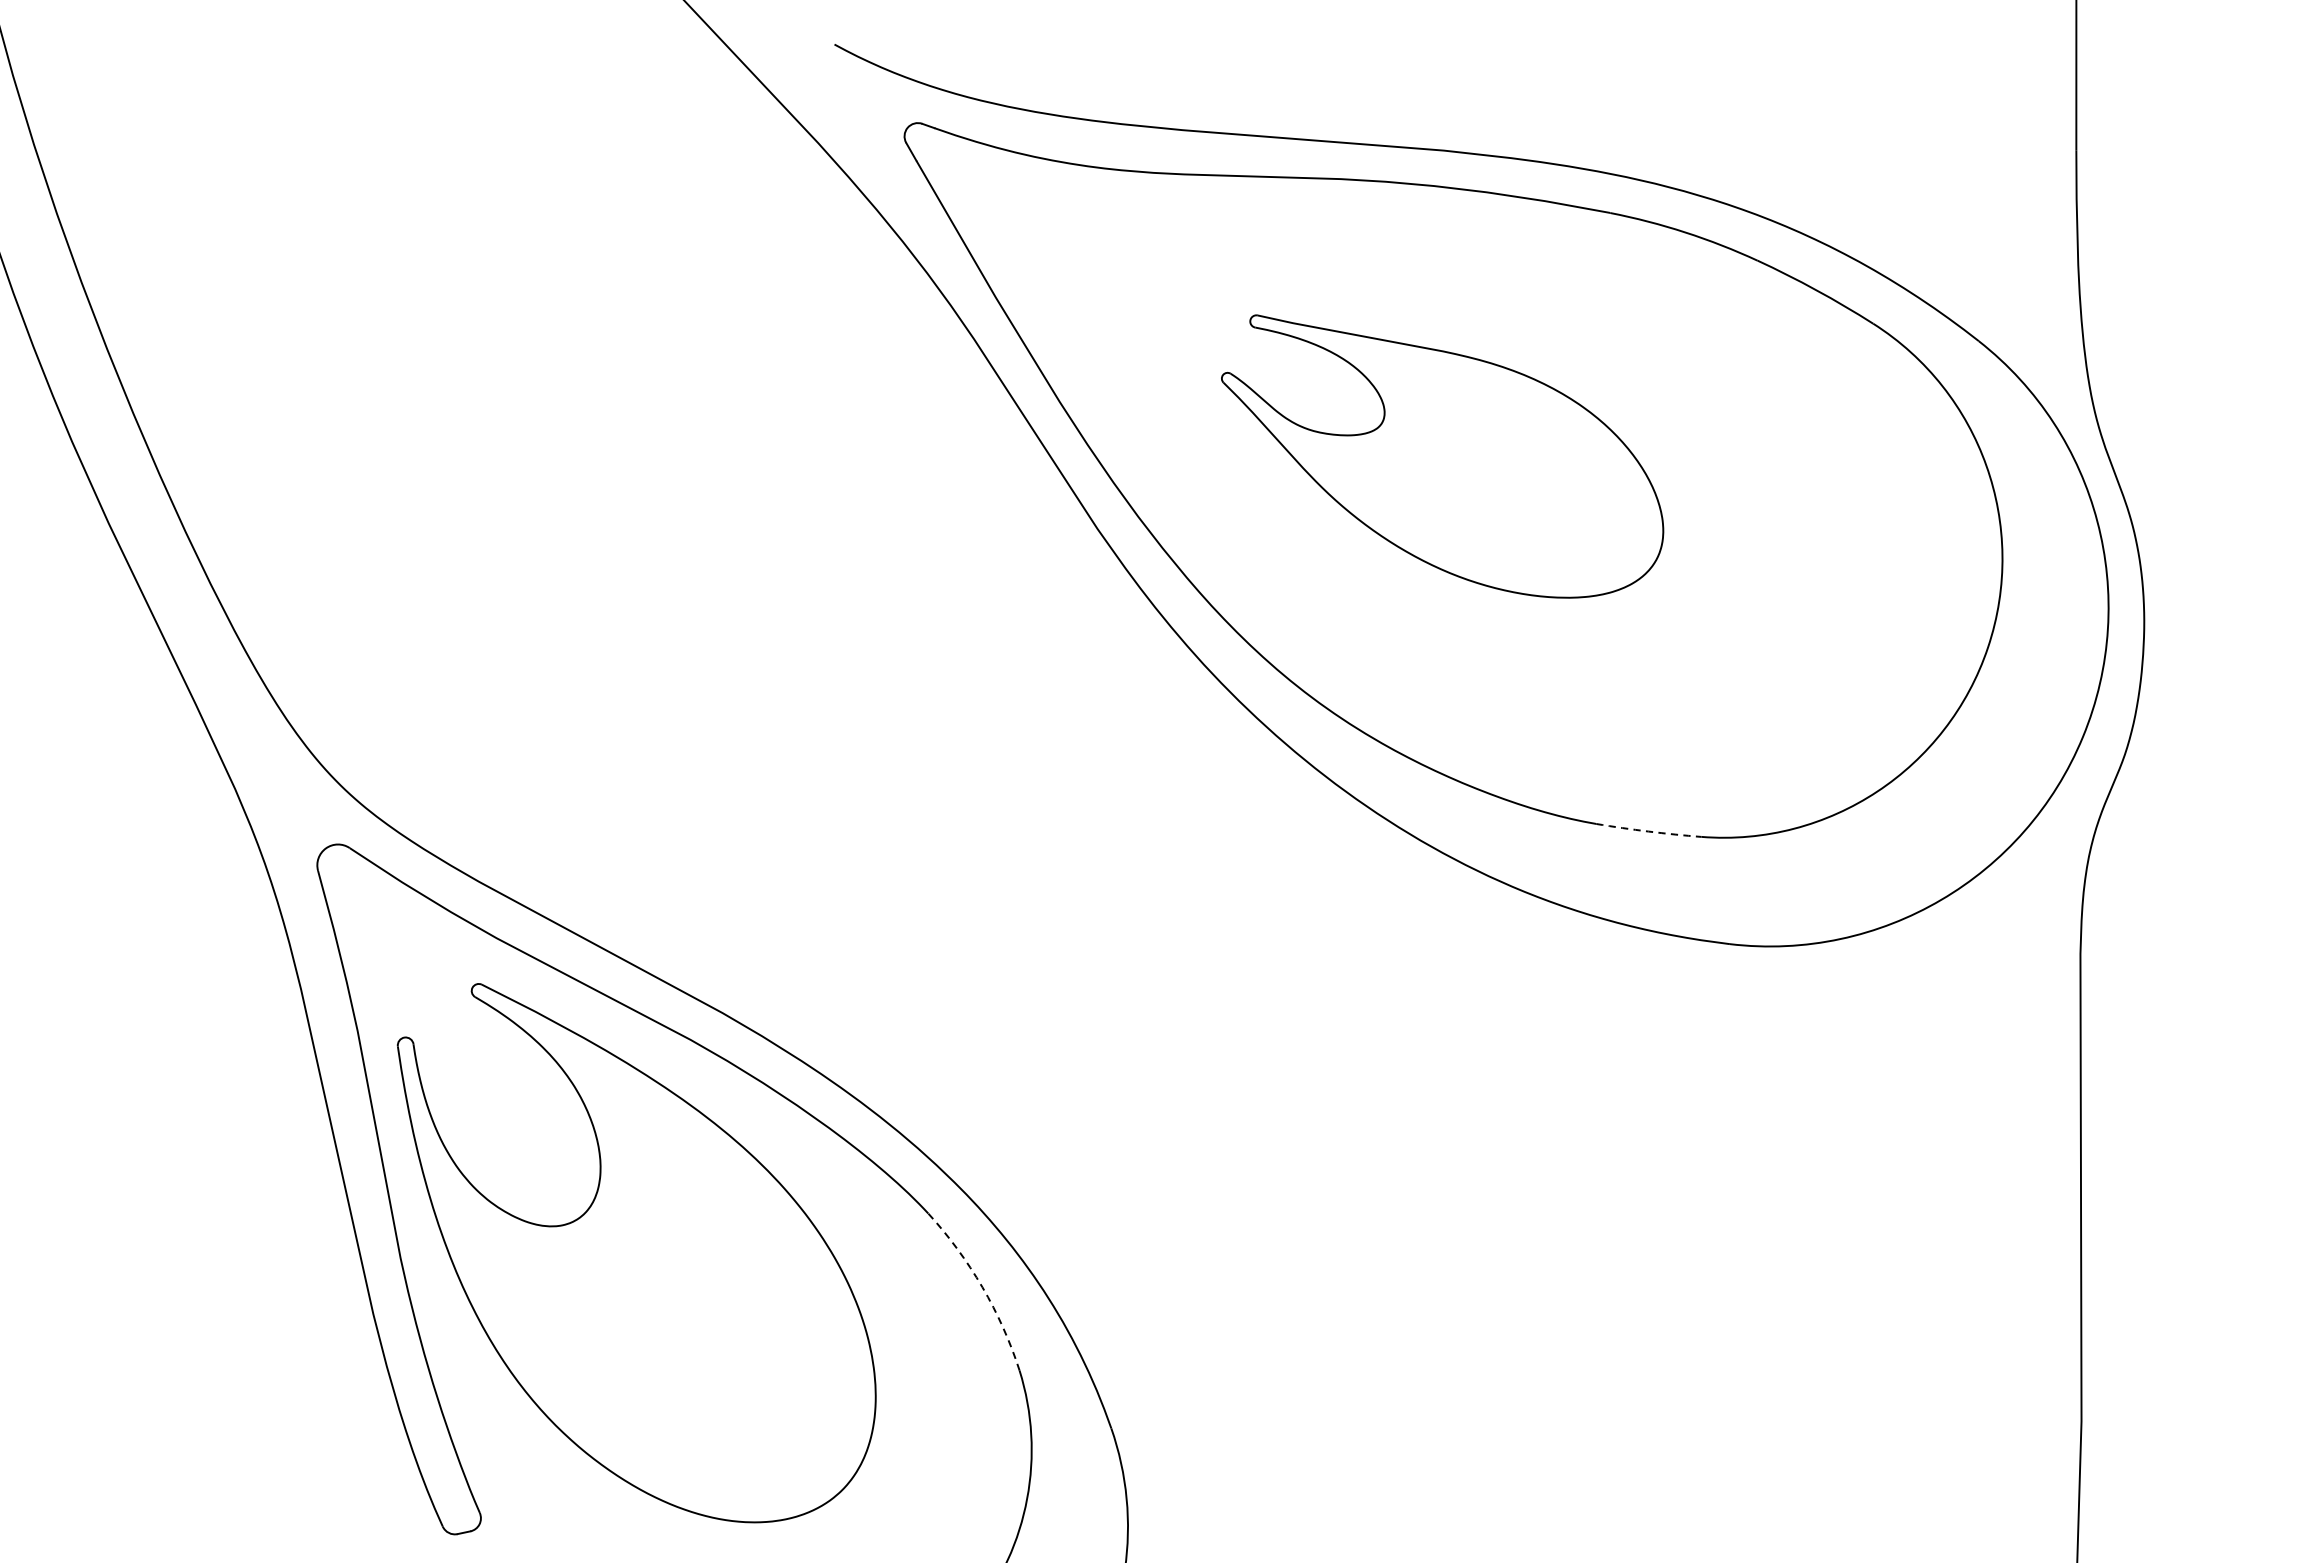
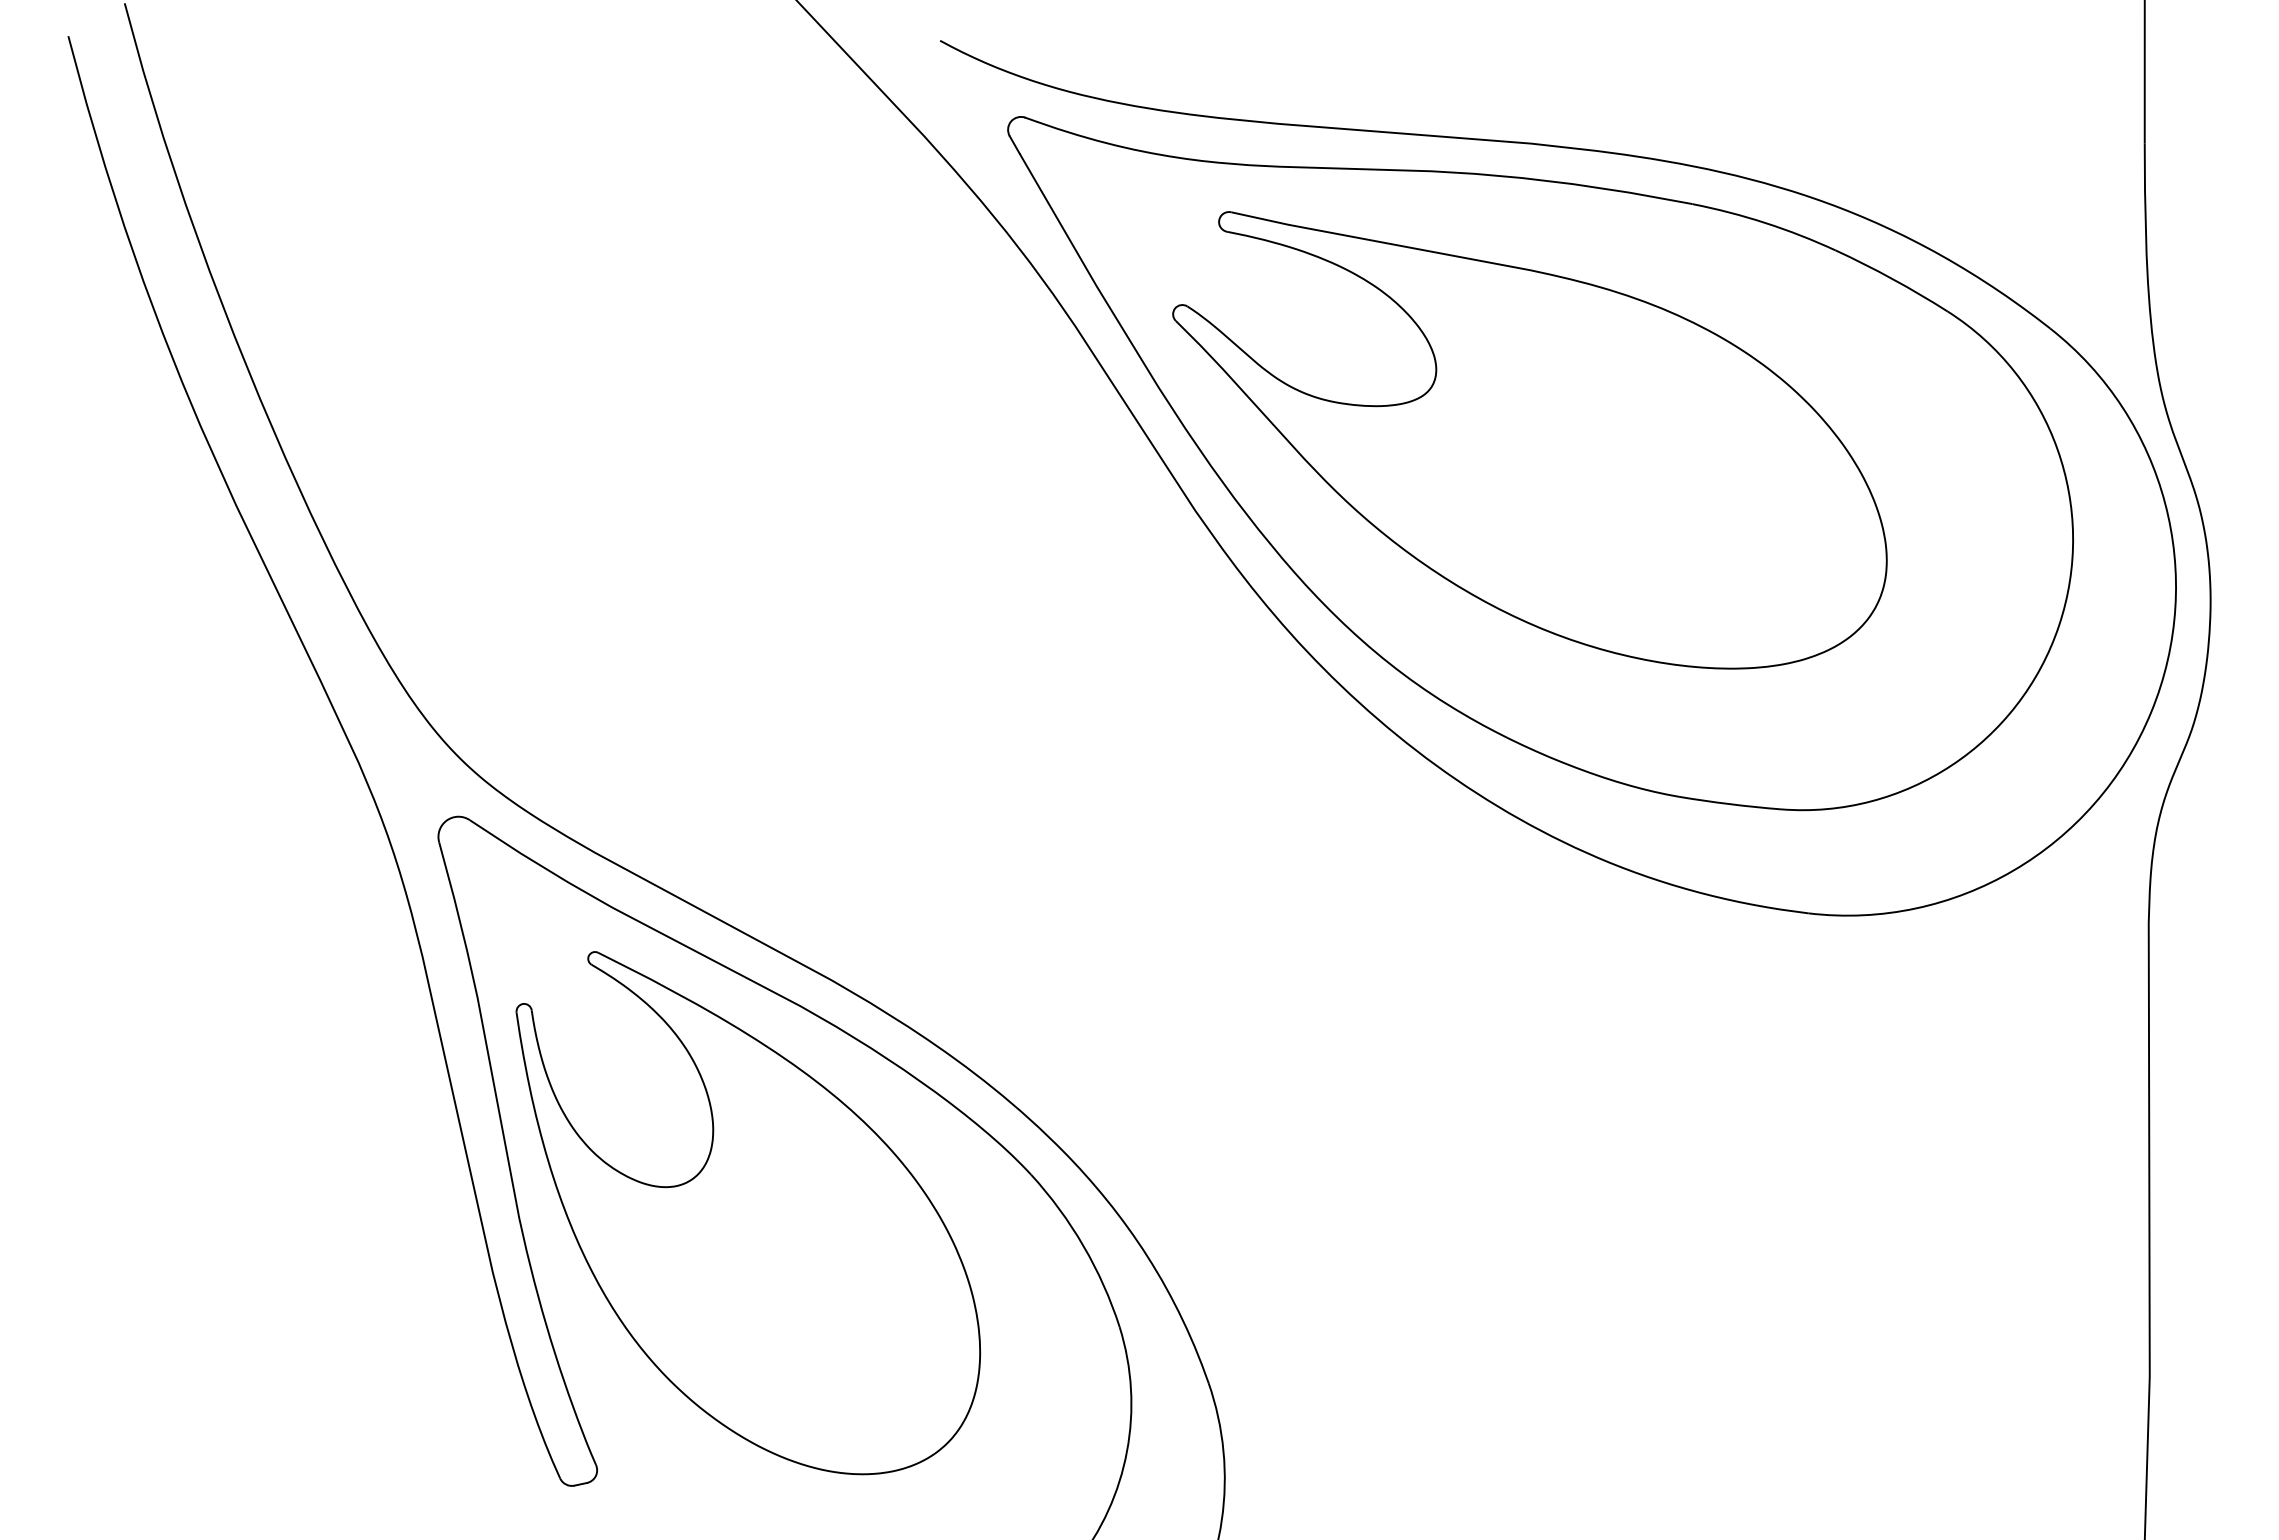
part: (1442, 456) -> (1529, 440), size x1.67
arc: (1648, 831) -> (1729, 804), dashed -> solid
arc: (982, 1287) -> (1083, 1246), dashed -> solid

